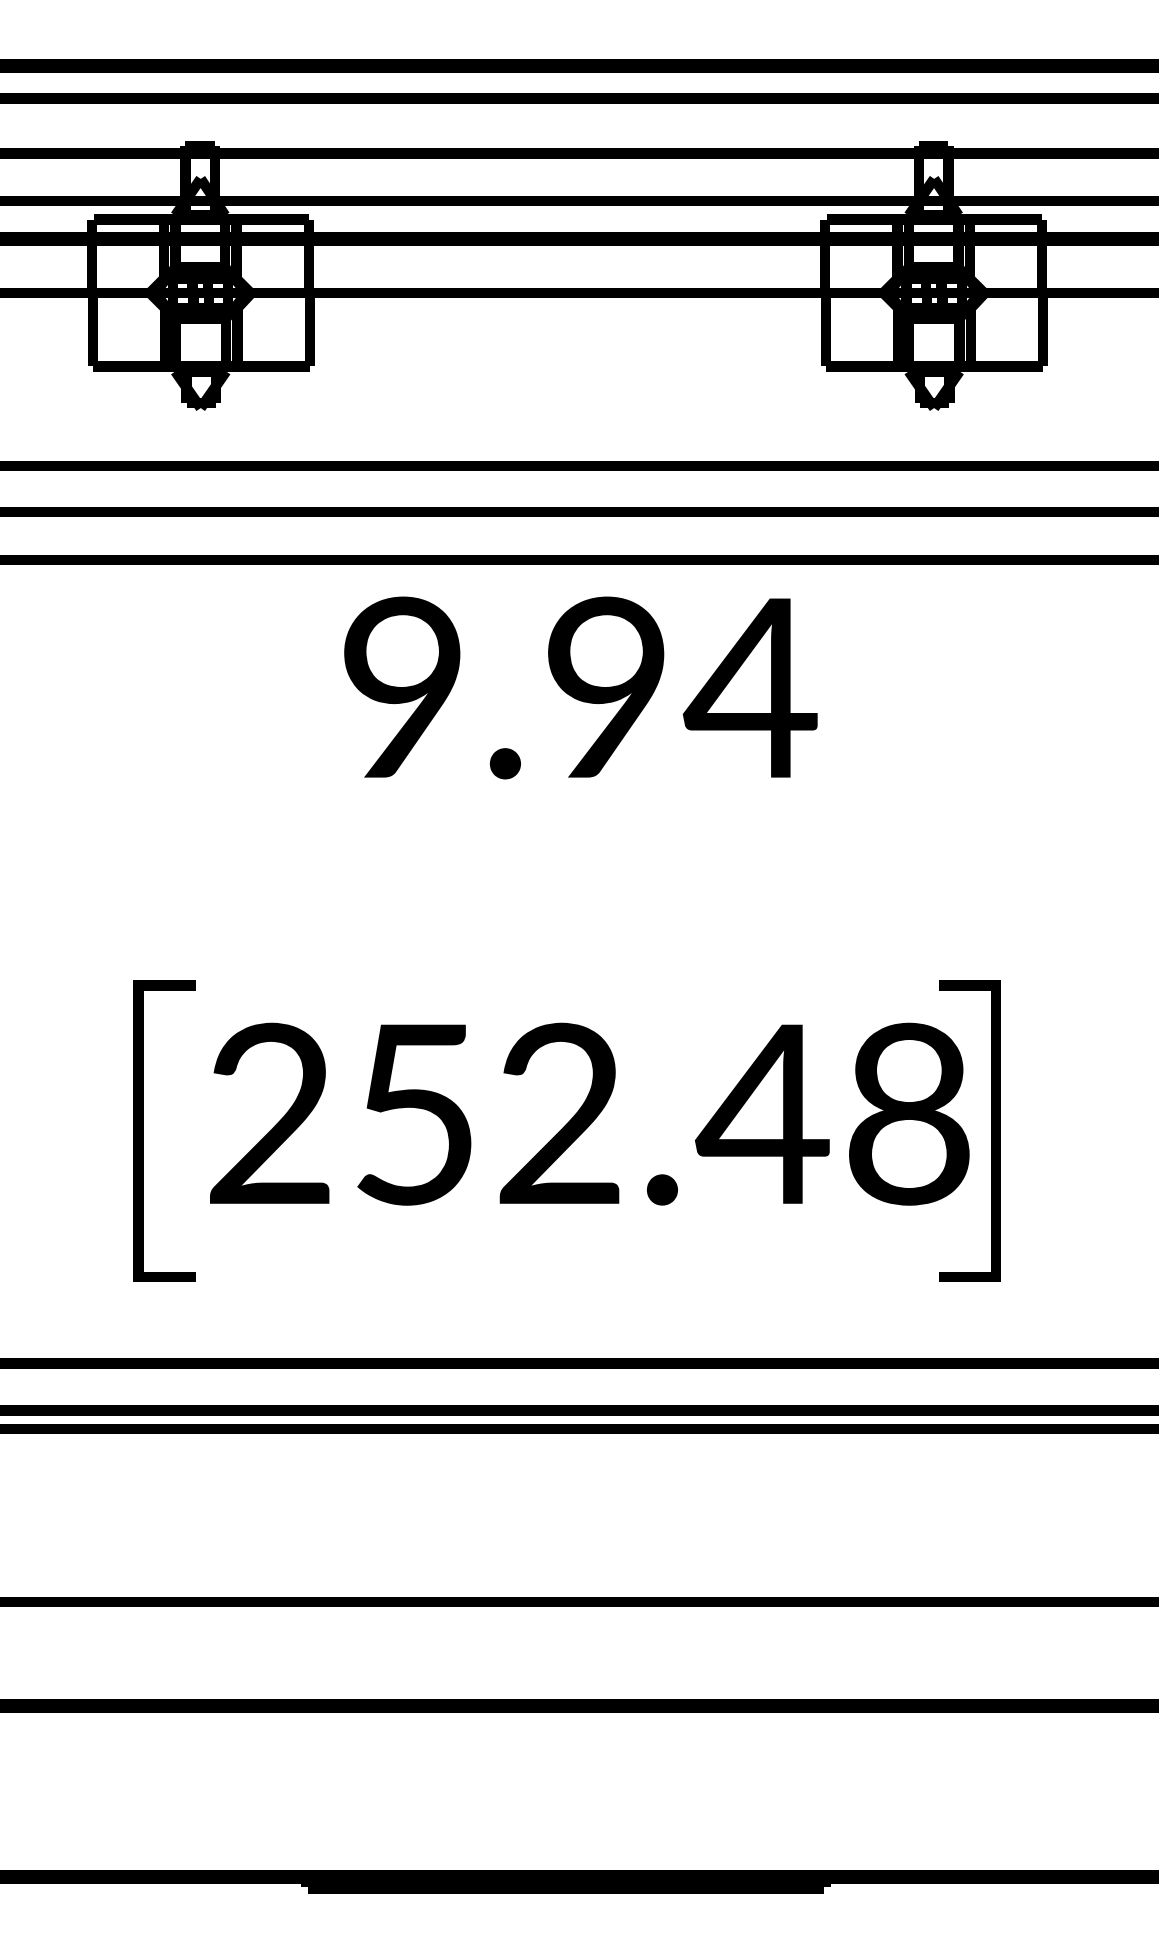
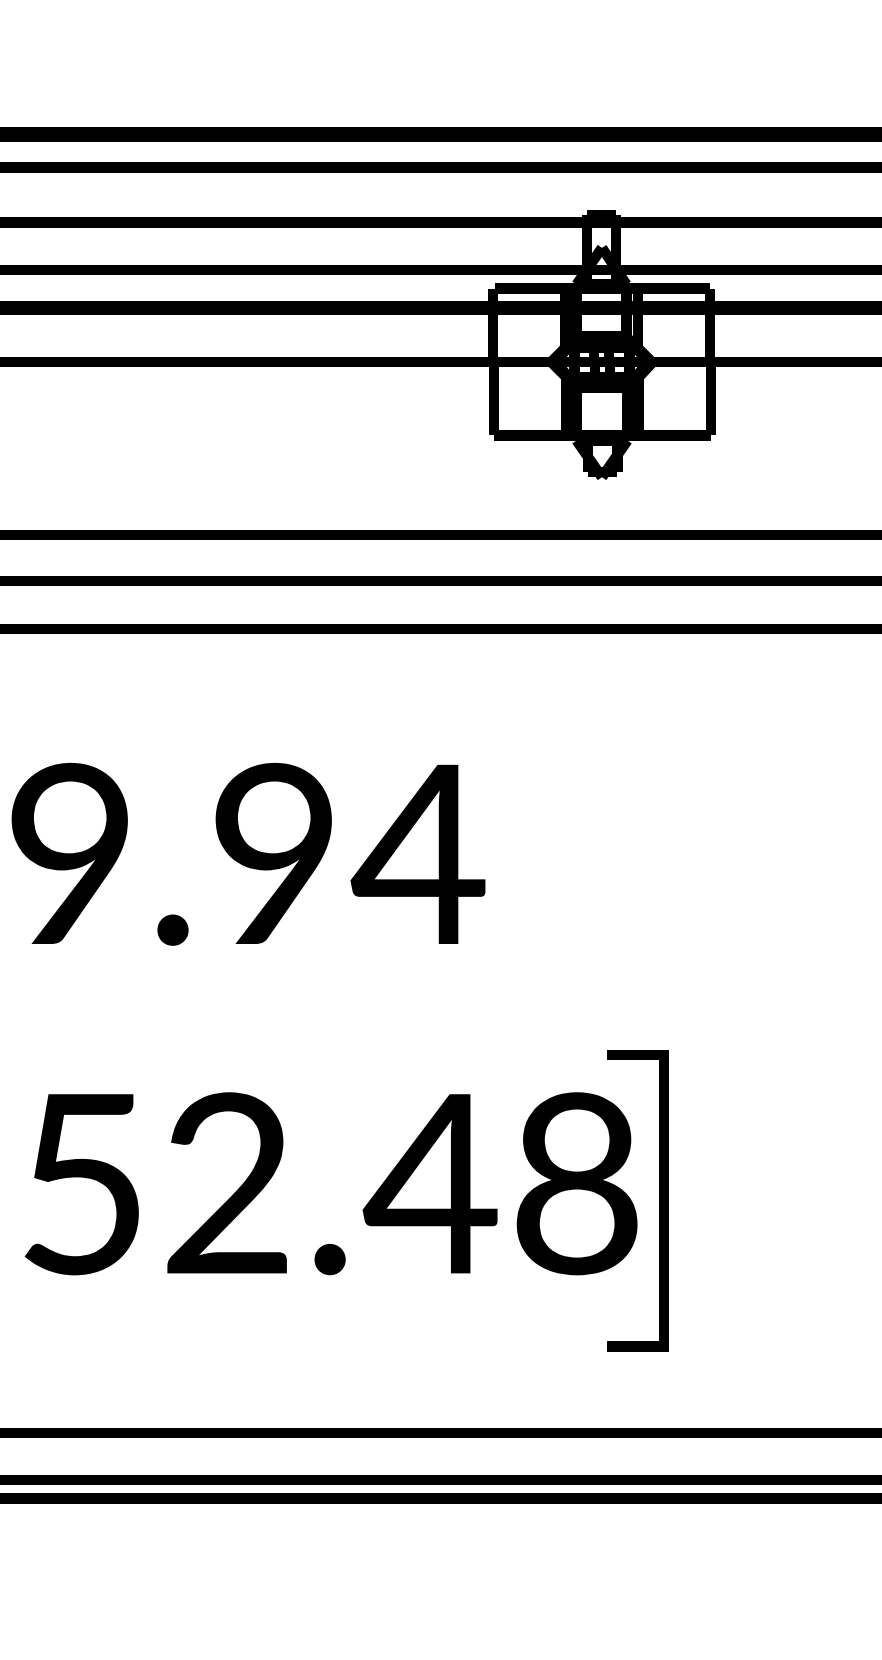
text: (580, 687) -> (248, 853), moved

